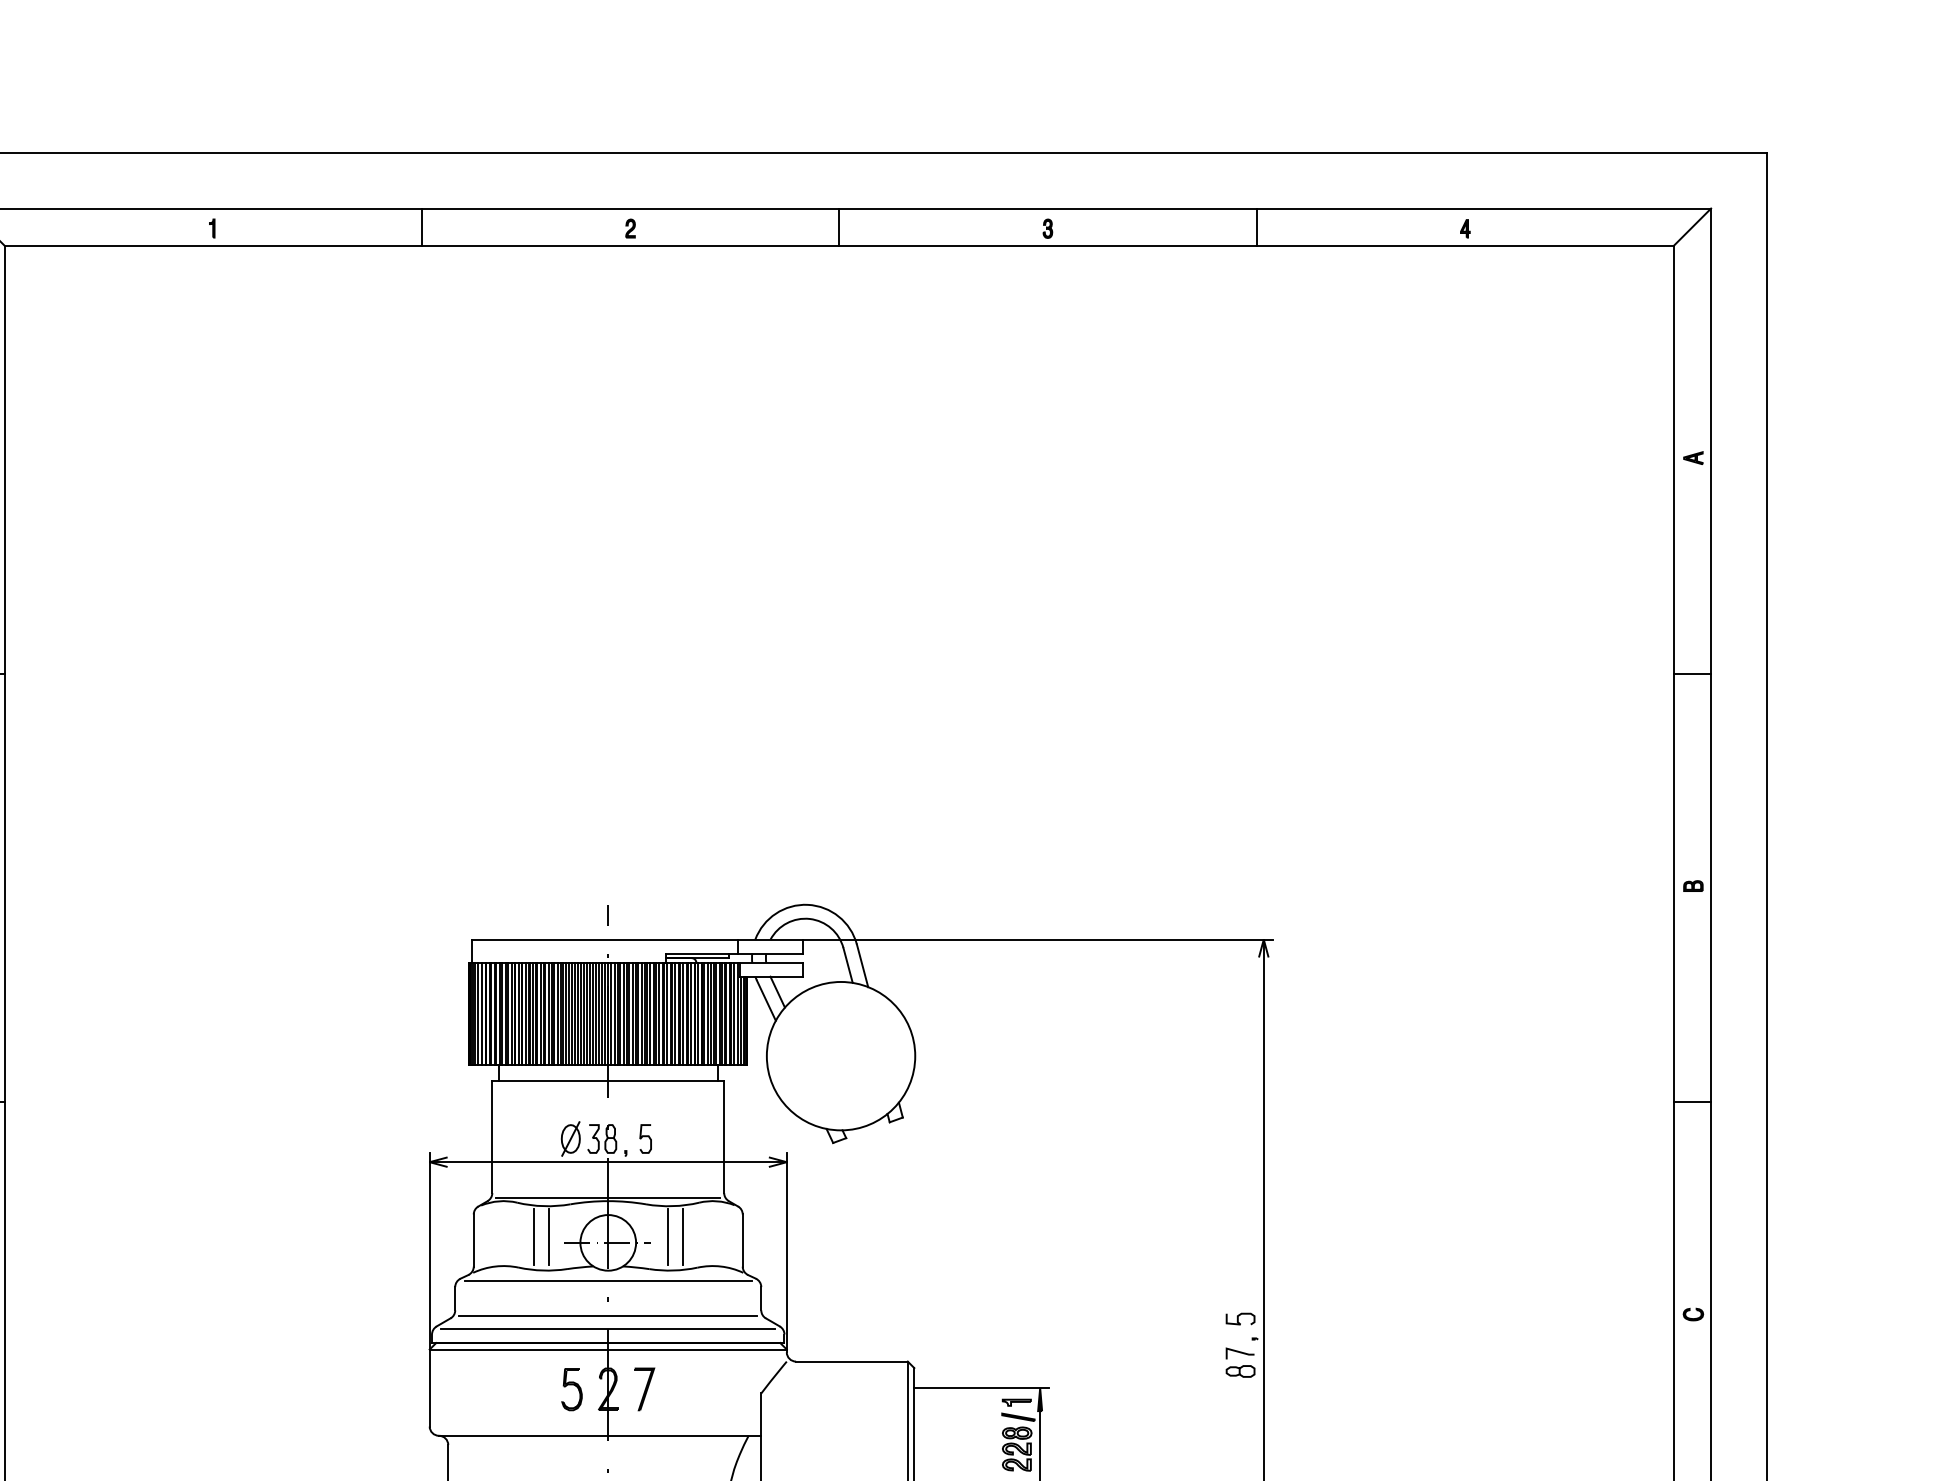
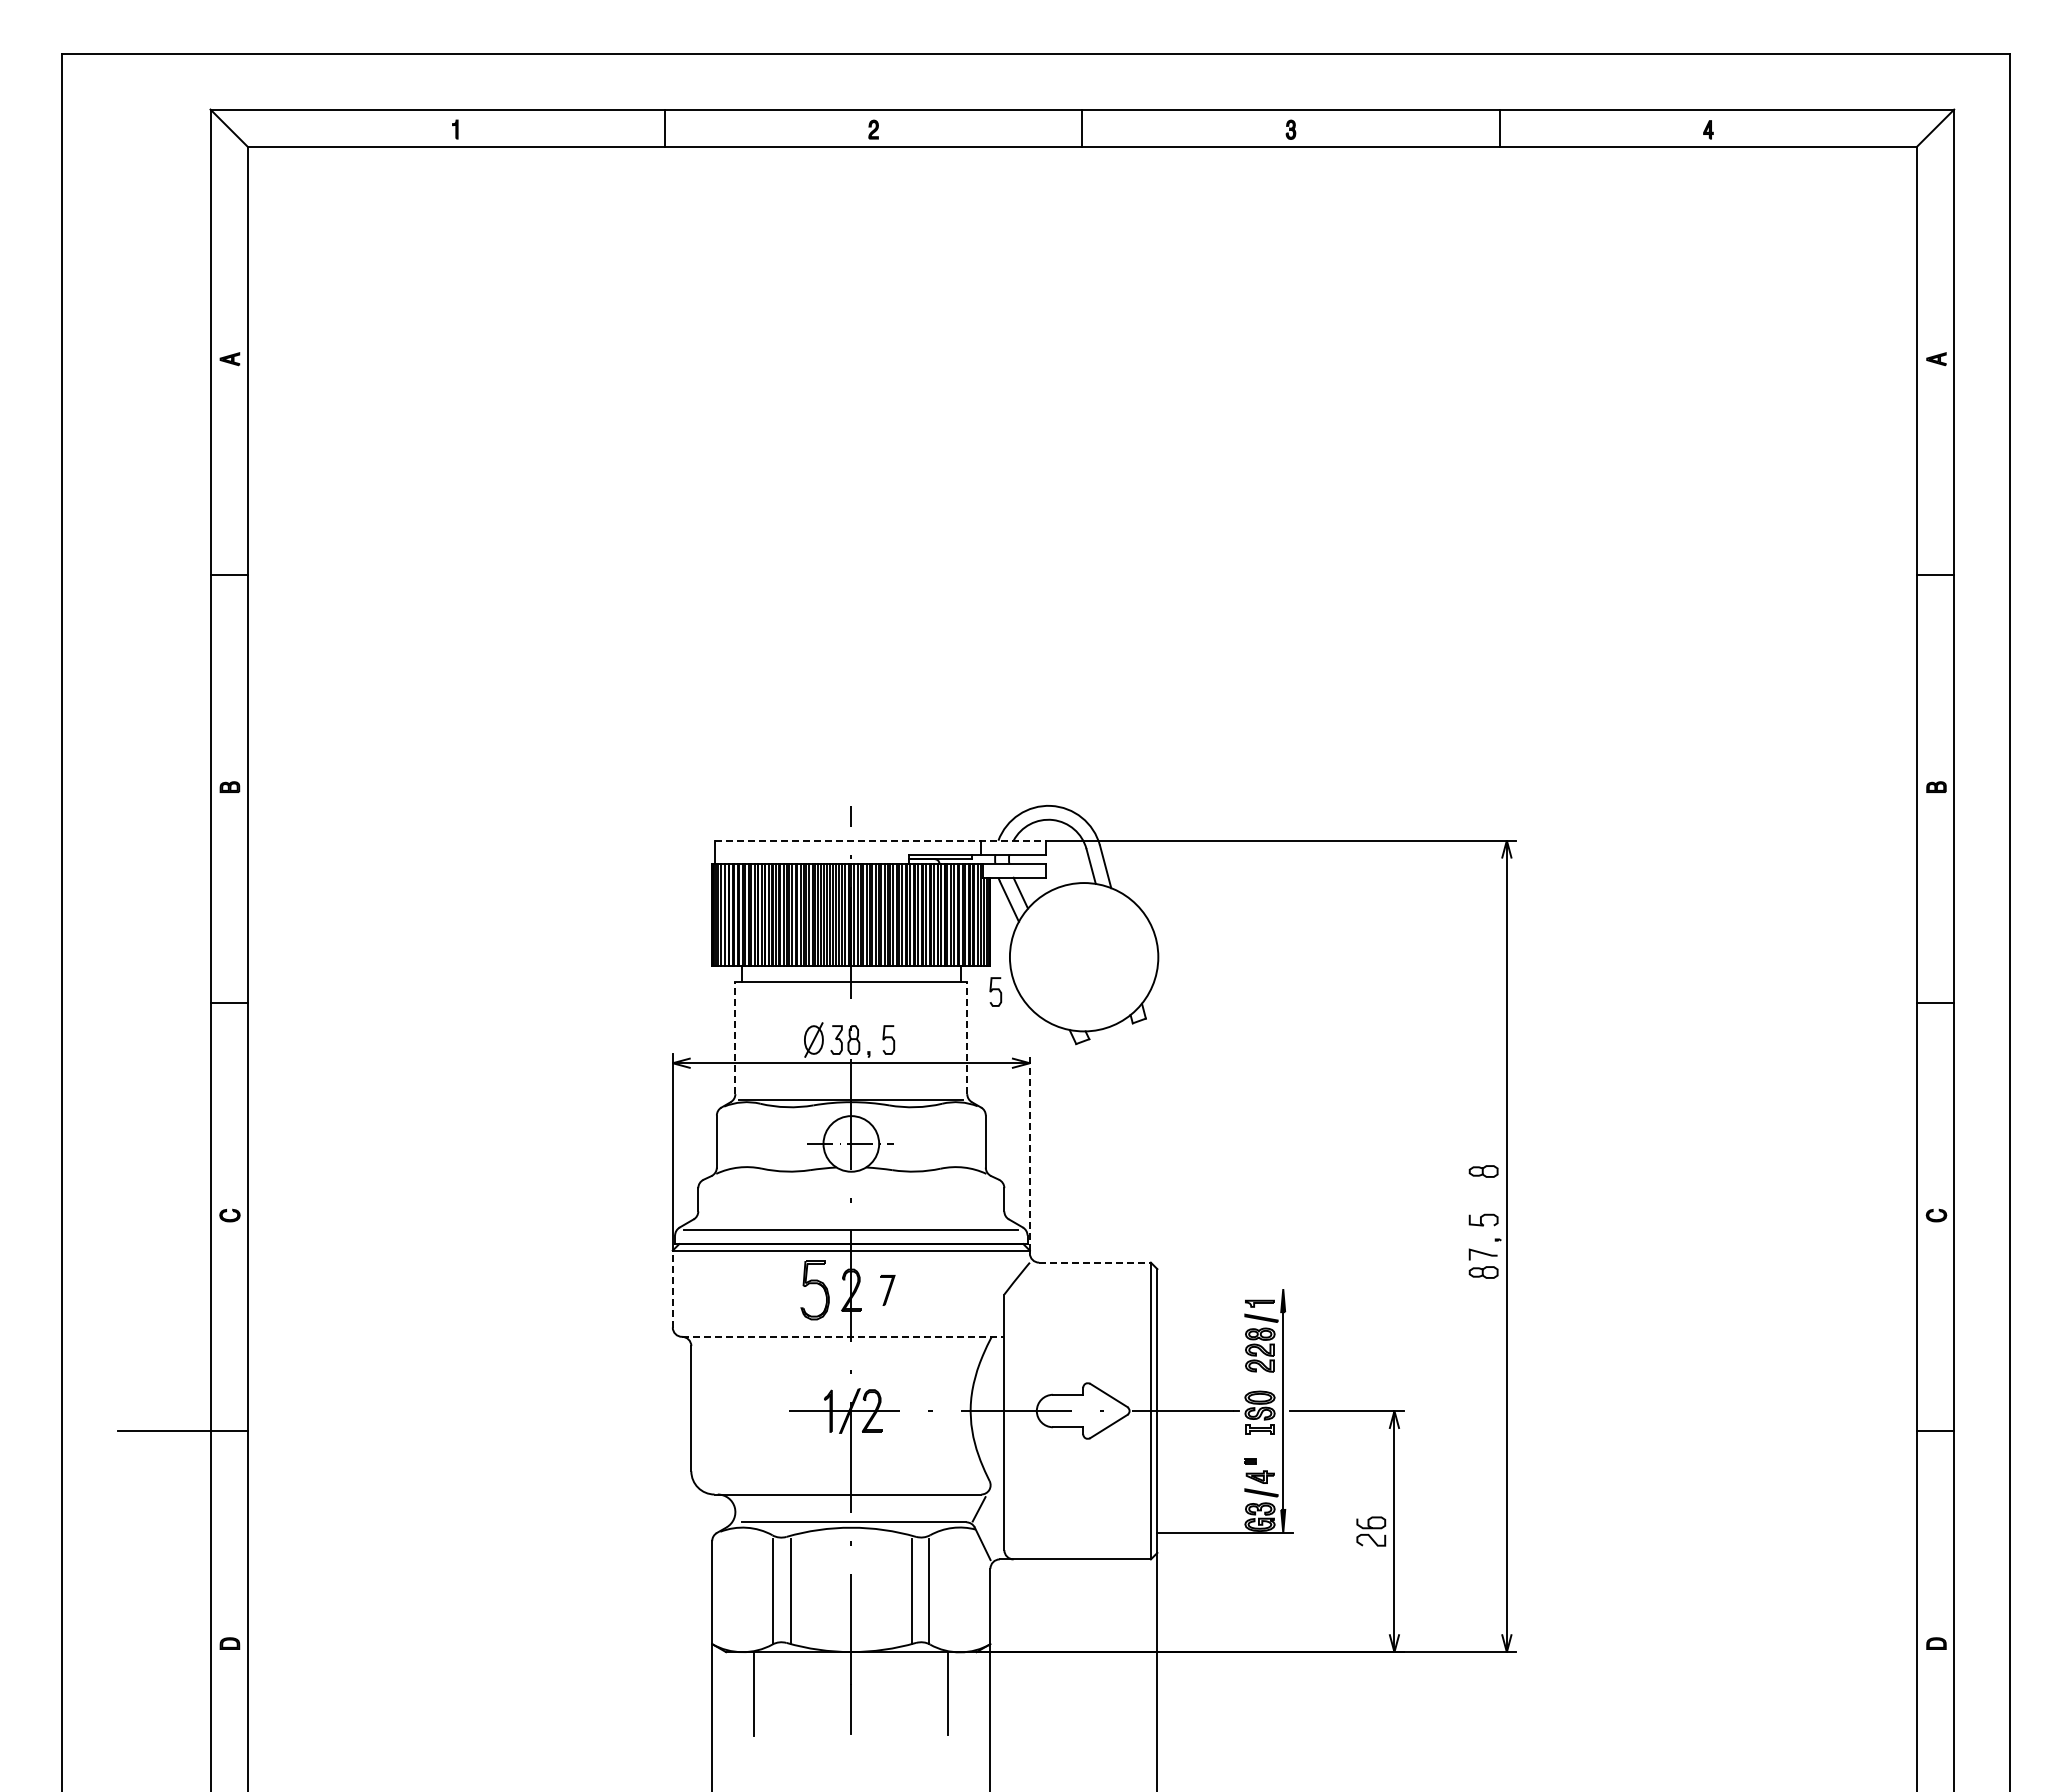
line: (638, 939) -> (881, 840), solid -> dashed
curve: (752, 1089) -> (995, 990), added
line: (492, 1136) -> (735, 1037), solid -> dashed
line: (724, 1136) -> (967, 1037), solid -> dashed
line: (533, 1237) -> (776, 1138), removed
line: (548, 1237) -> (791, 1138), removed
line: (667, 1237) -> (910, 1138), removed
line: (683, 1237) -> (926, 1138), removed
line: (786, 1250) -> (1029, 1151), solid -> dashed
curve: (1240, 1270) -> (1483, 1171), added
line: (608, 1281) -> (851, 1182), removed
line: (607, 1315) -> (850, 1216), removed
line: (852, 1361) -> (1095, 1262), solid -> dashed
line: (429, 1387) -> (672, 1288), solid -> dashed
line: (981, 1388) -> (1224, 1289), removed
part: (571, 1389) -> (814, 1290), size x1.4
part: (644, 1389) -> (887, 1290), size x0.7
line: (600, 1435) -> (843, 1336), solid -> dashed

